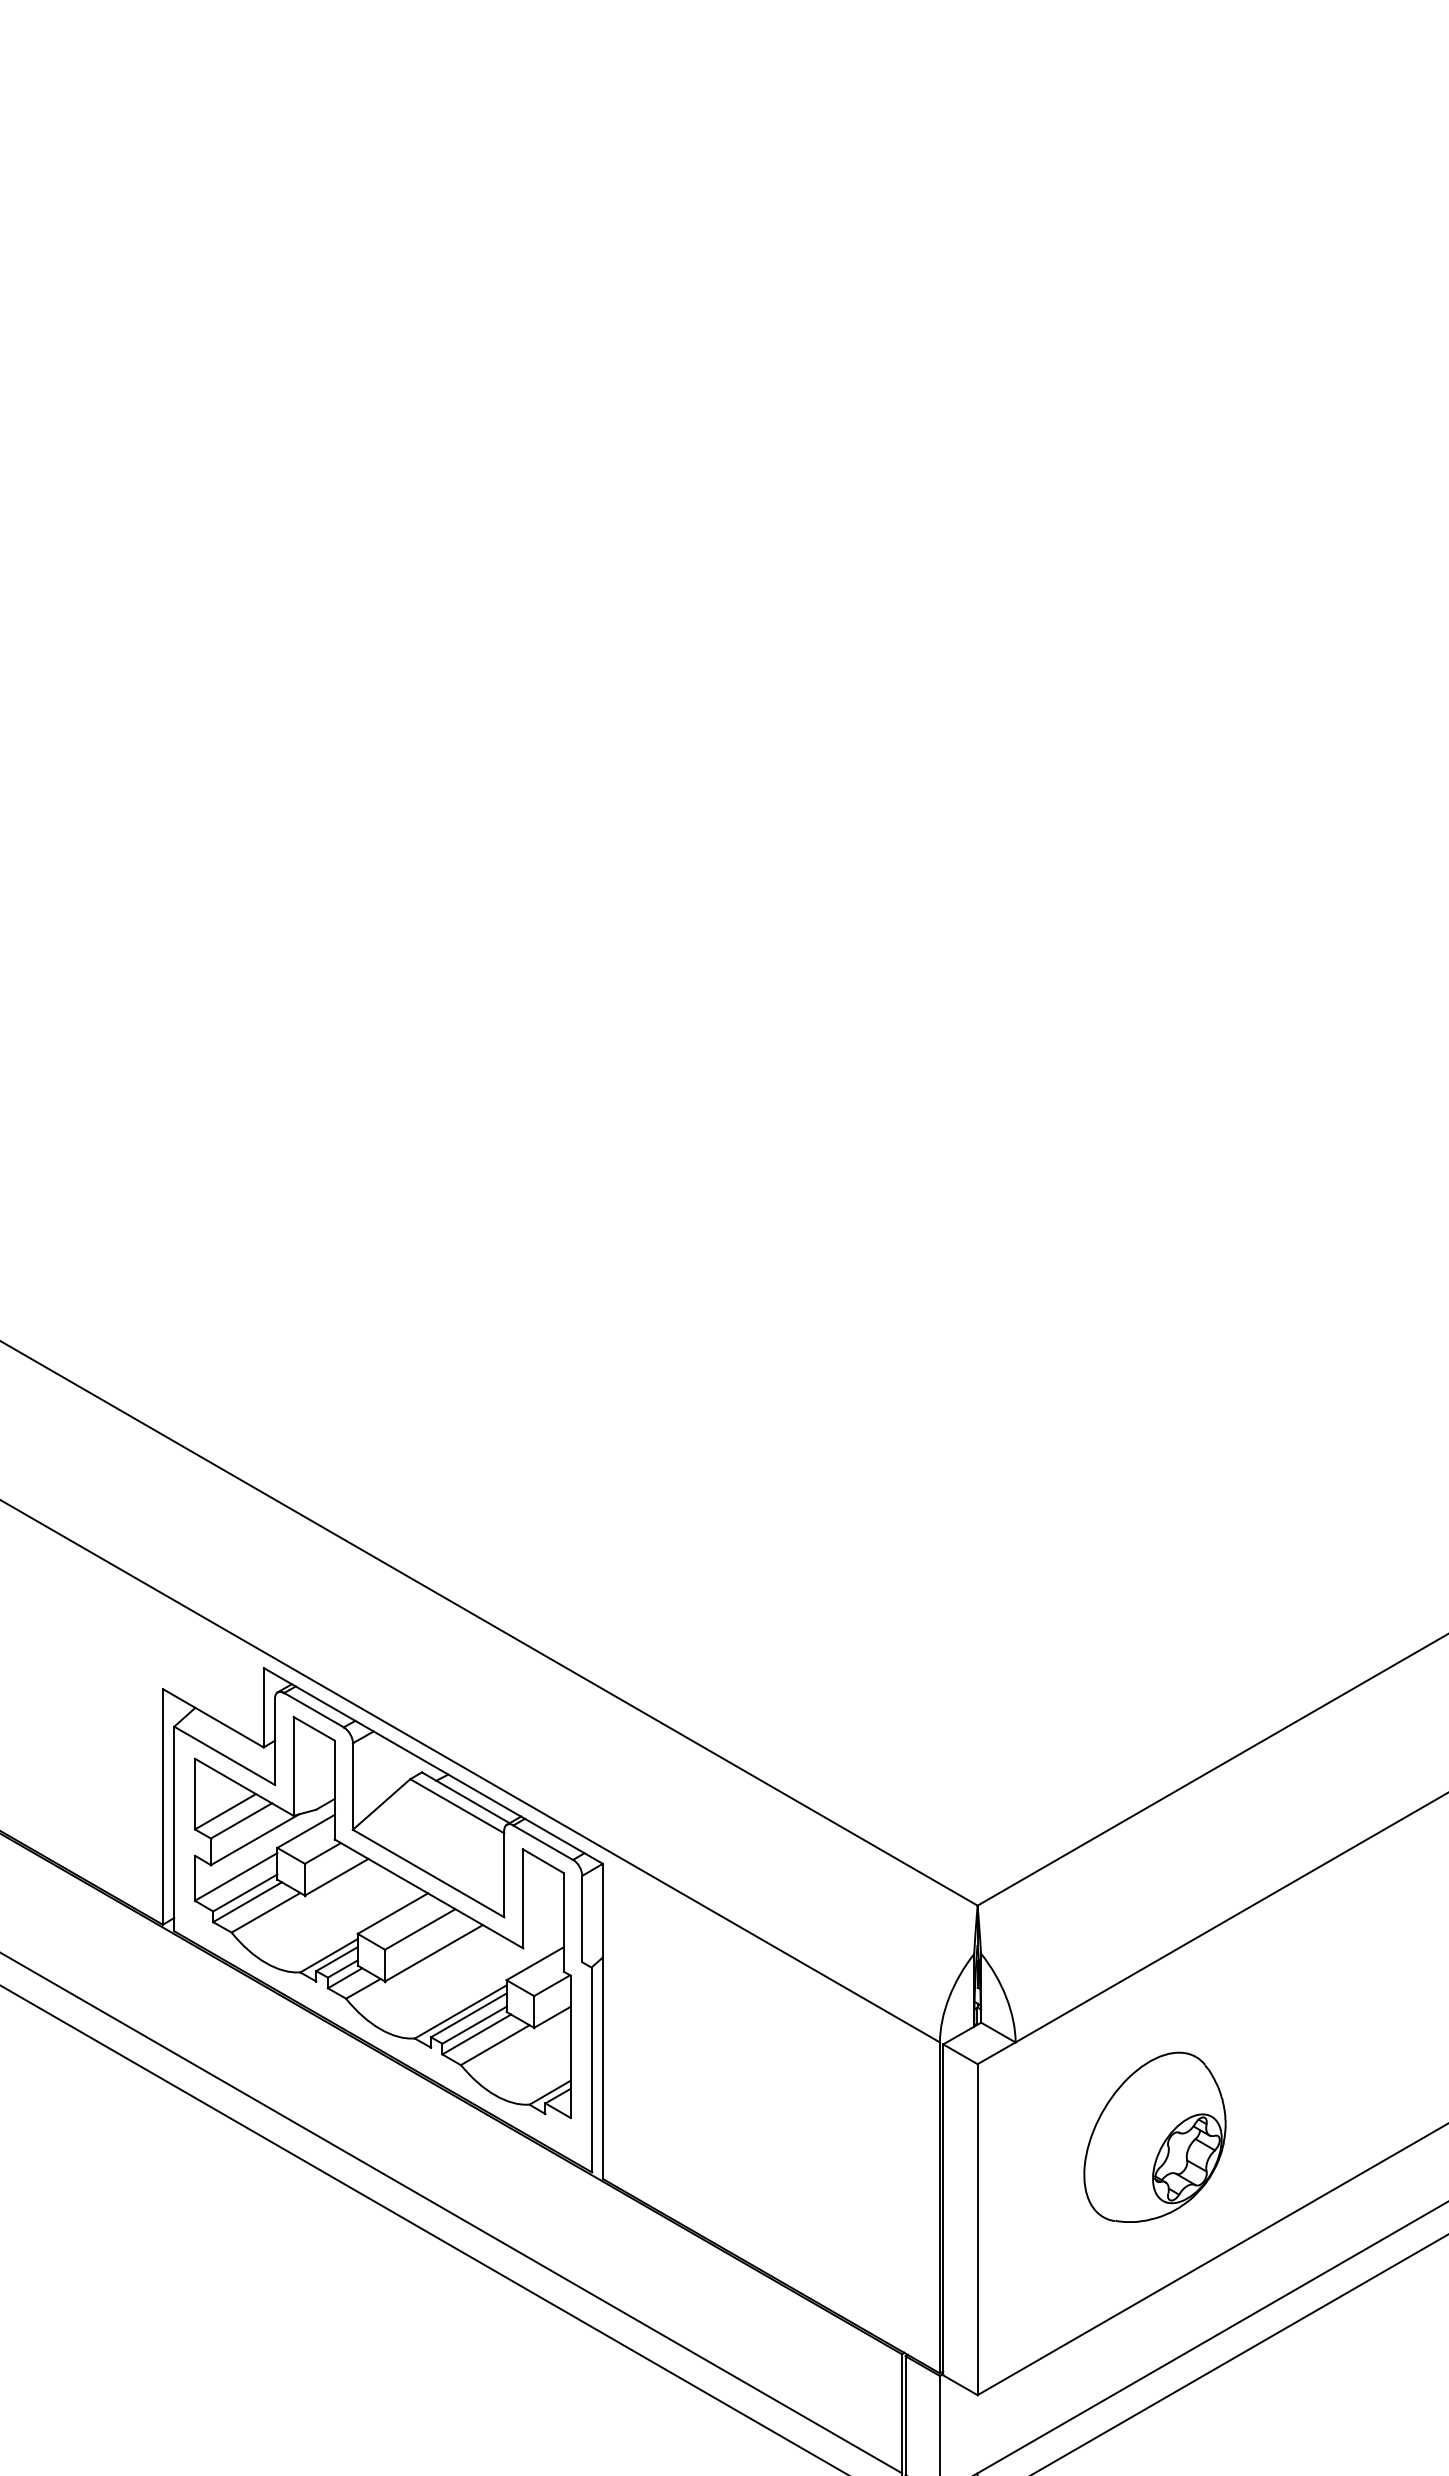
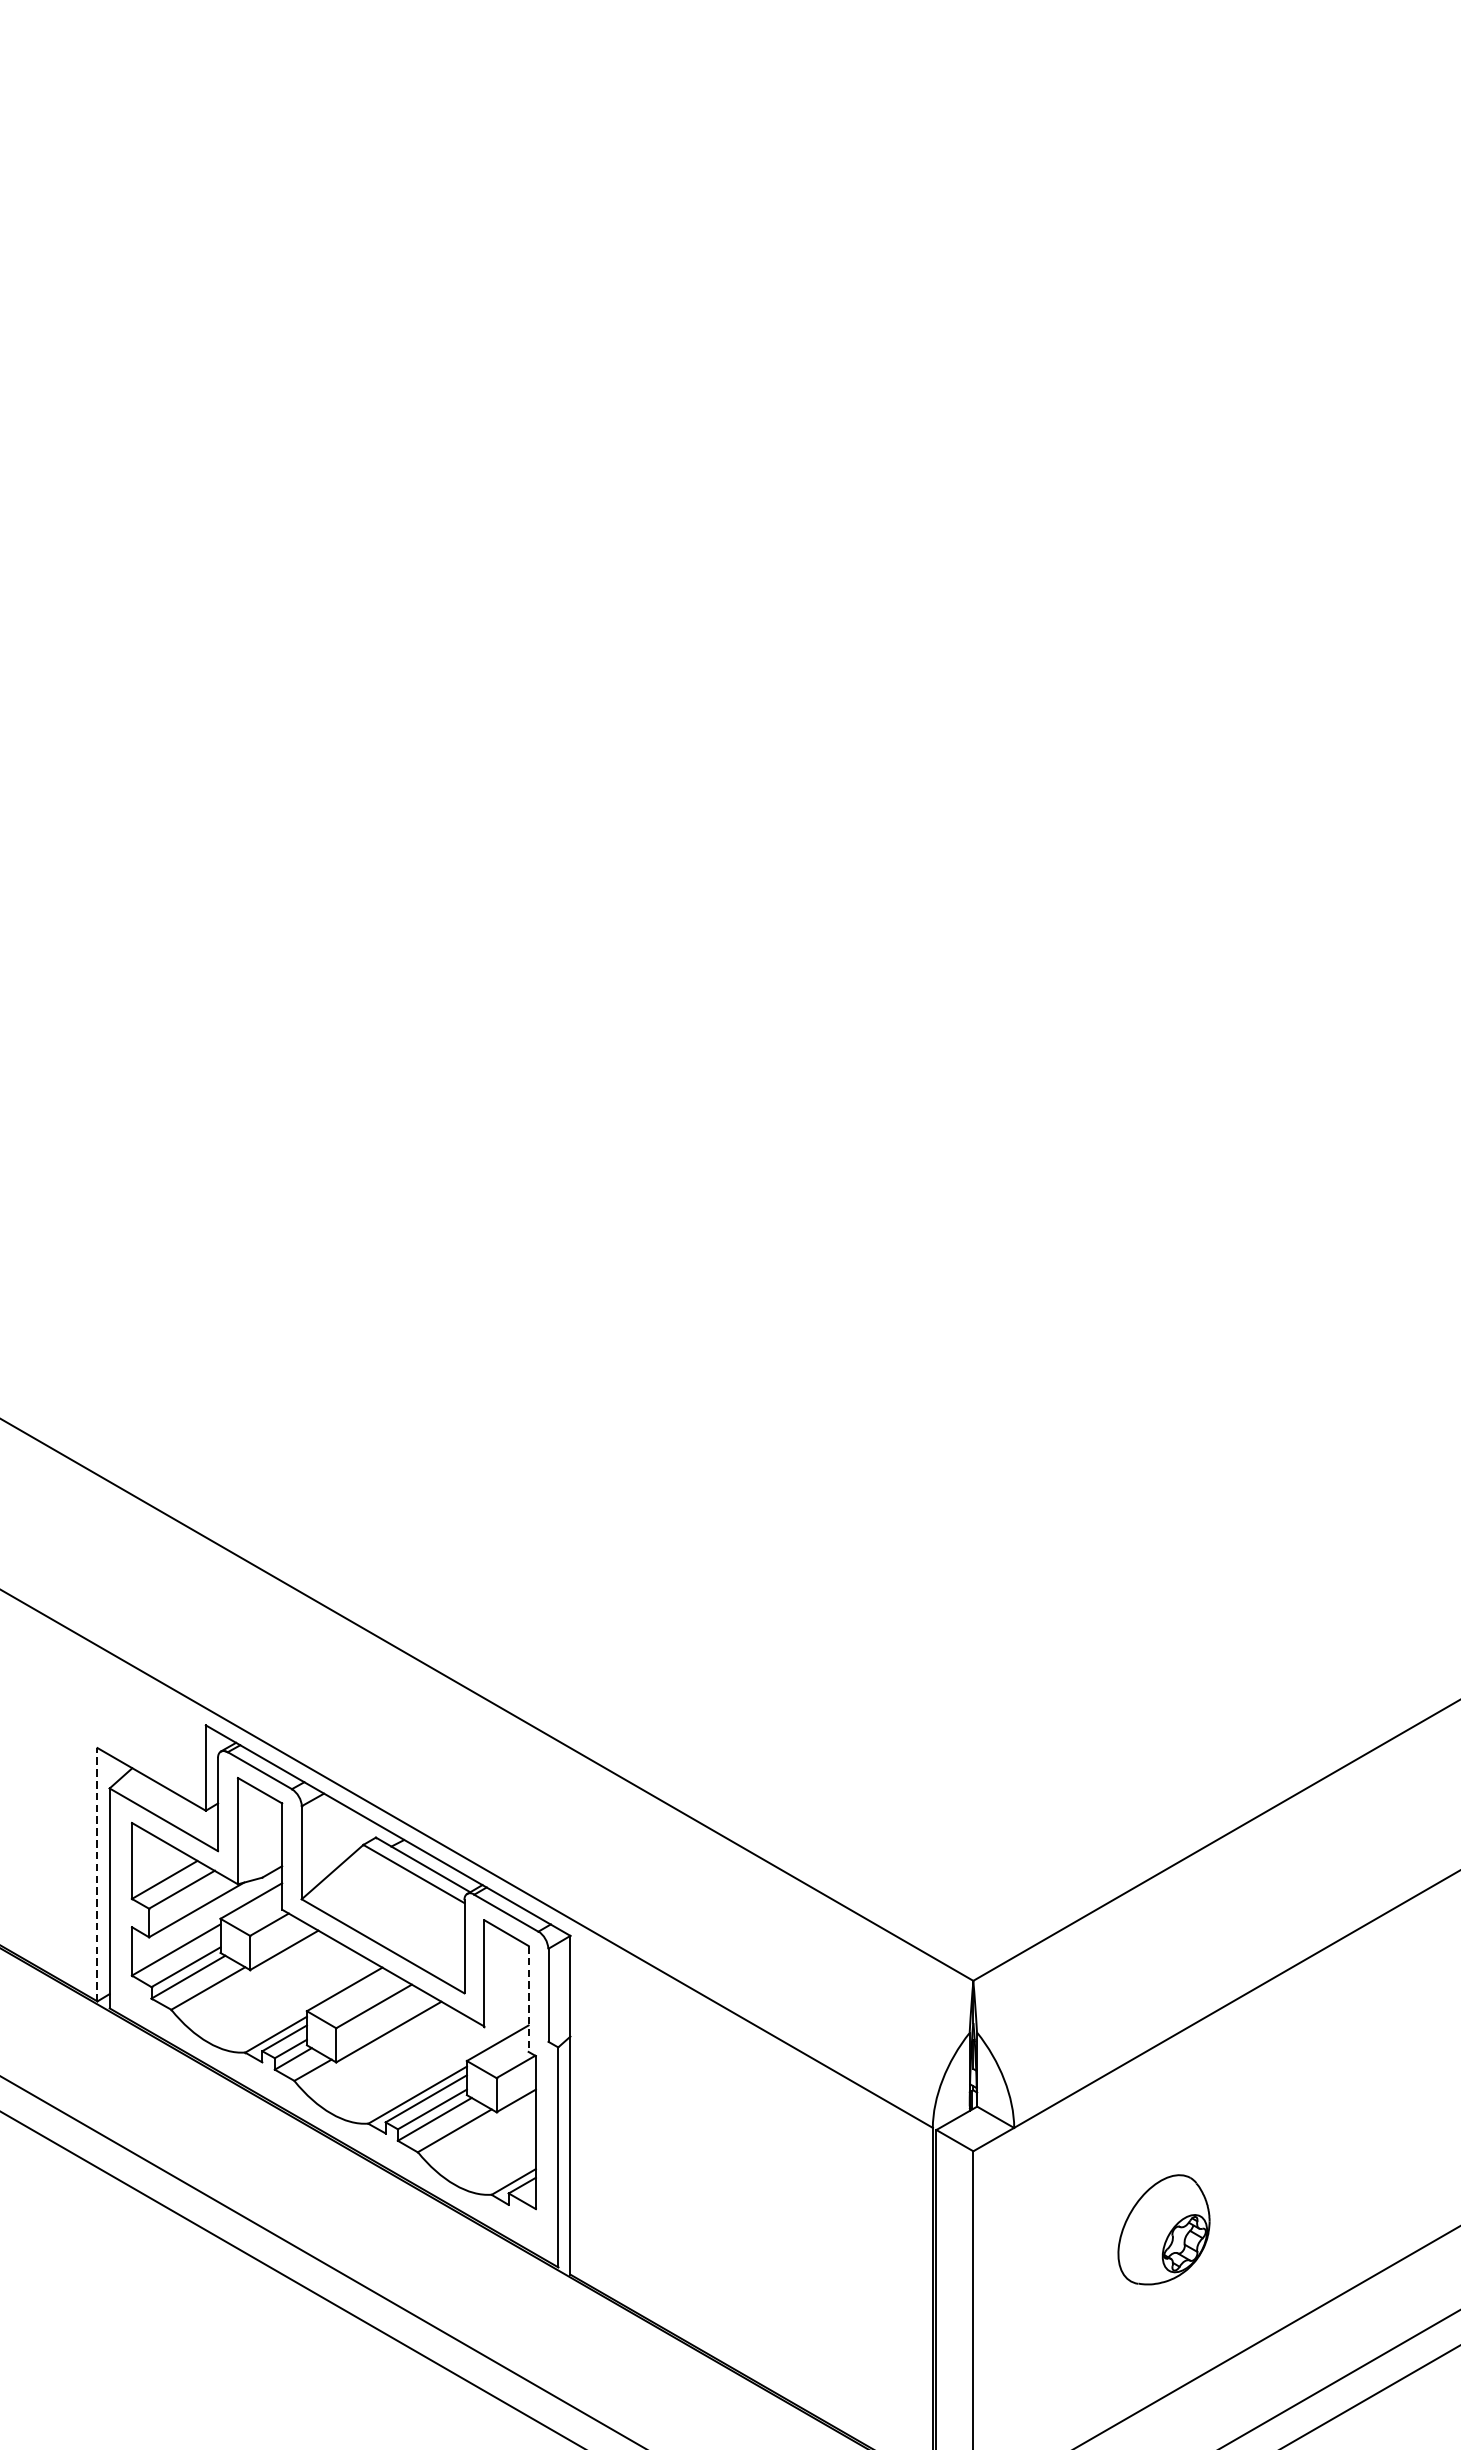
line: (162, 1806) -> (97, 1874), solid -> dashed
line: (563, 1923) -> (528, 2000), solid -> dashed
part: (1154, 2136) -> (1163, 2229), size x0.6

